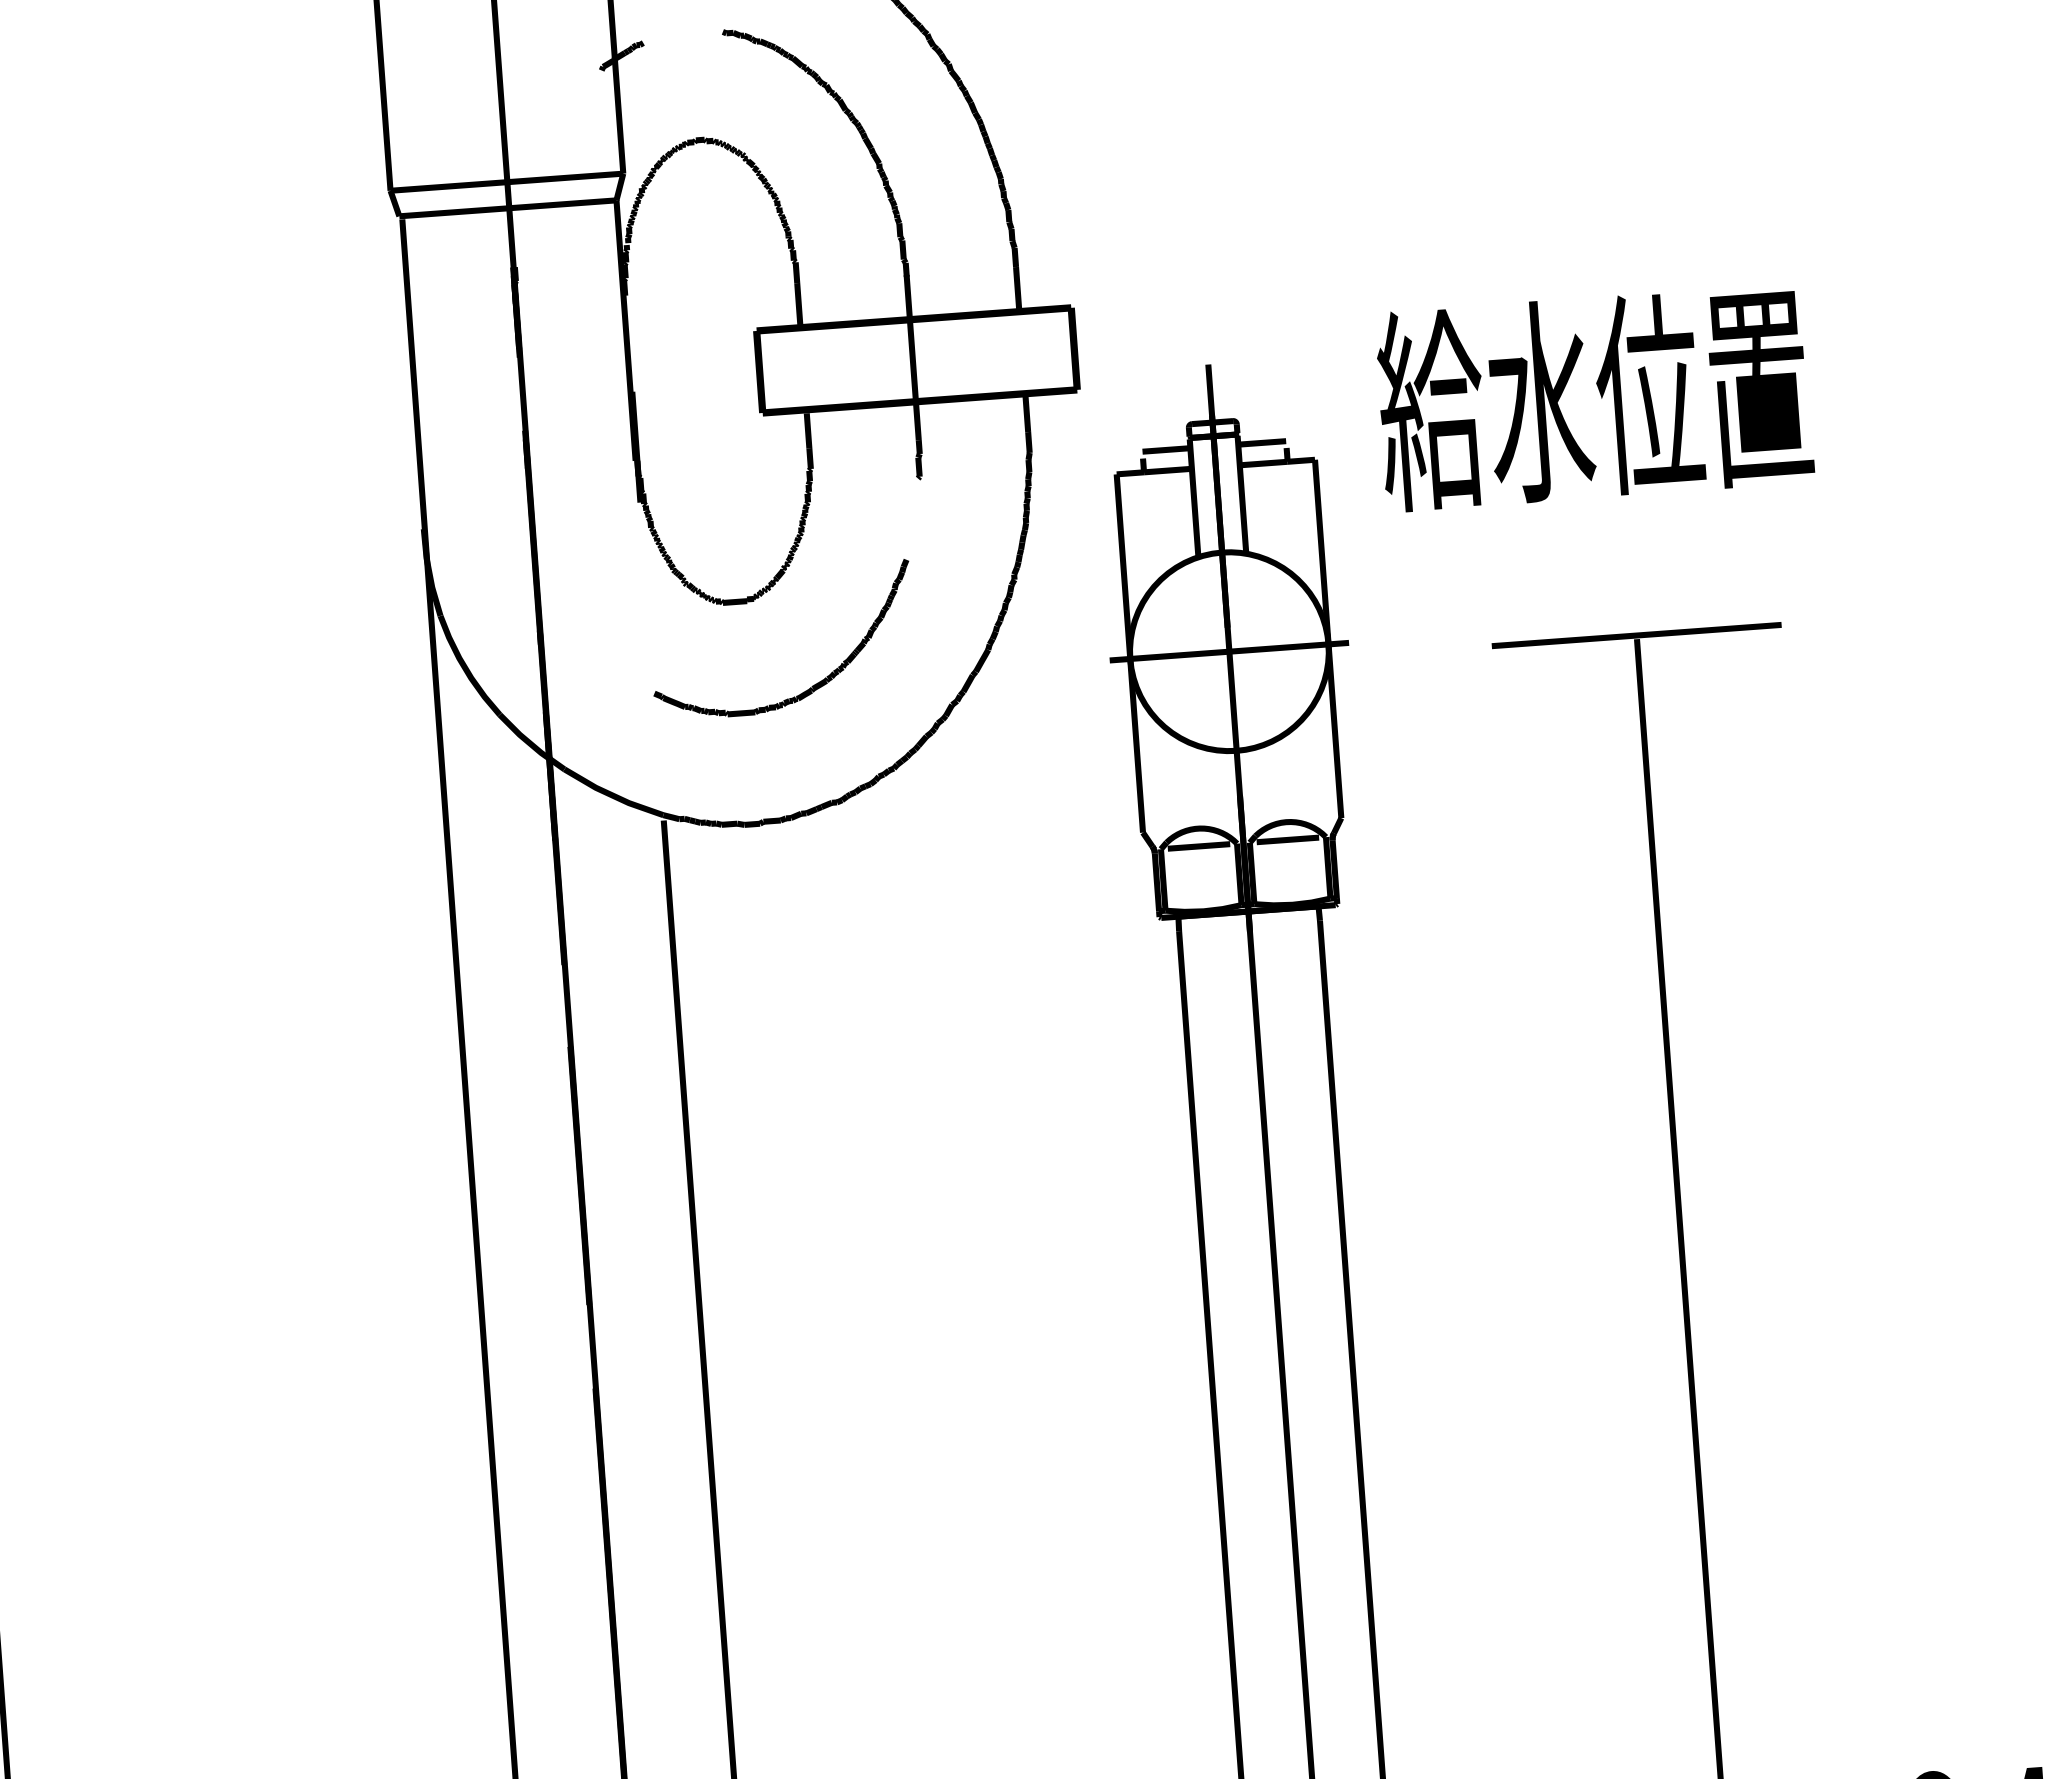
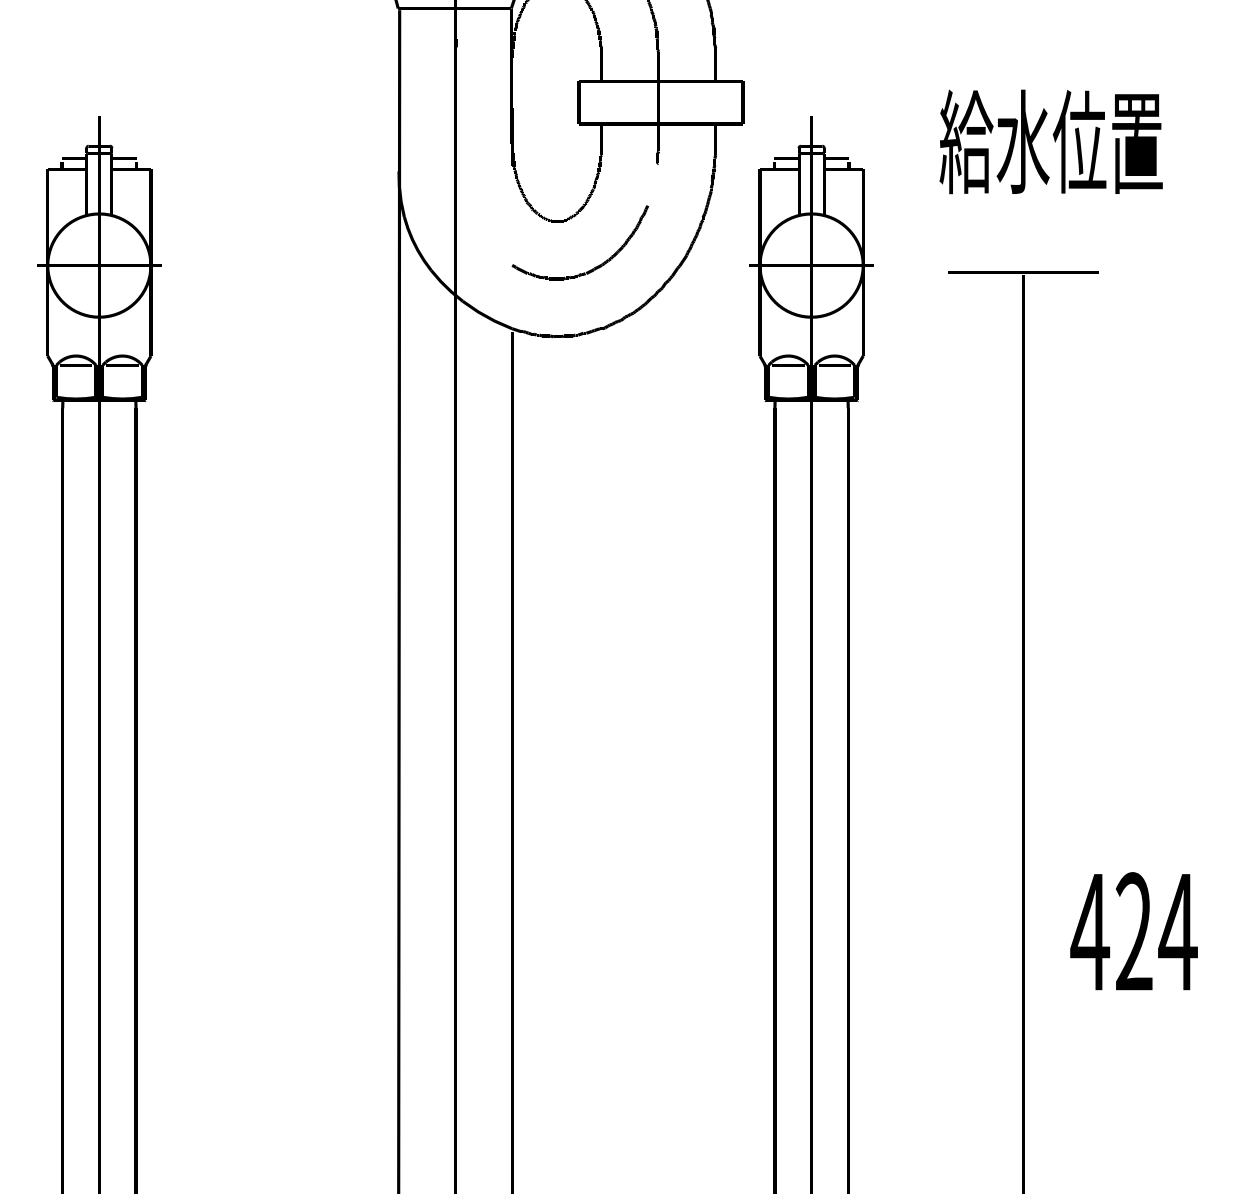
text: (1592, 397) -> (1050, 141), moved

